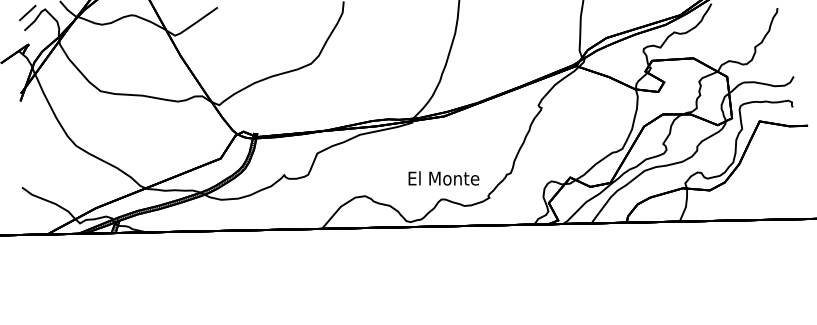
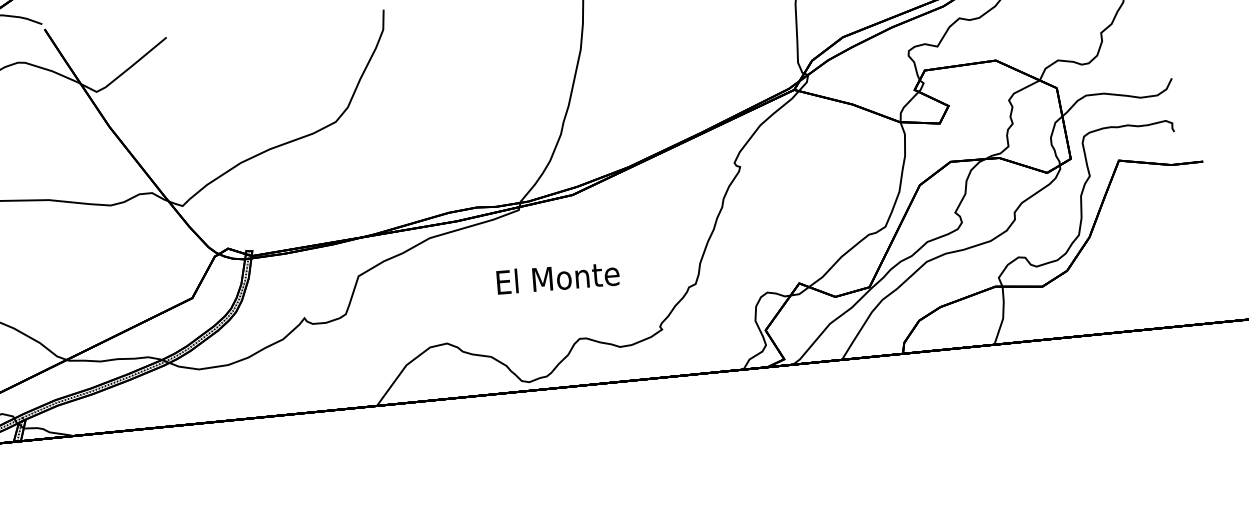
text: (443, 178) -> (557, 278), moved

